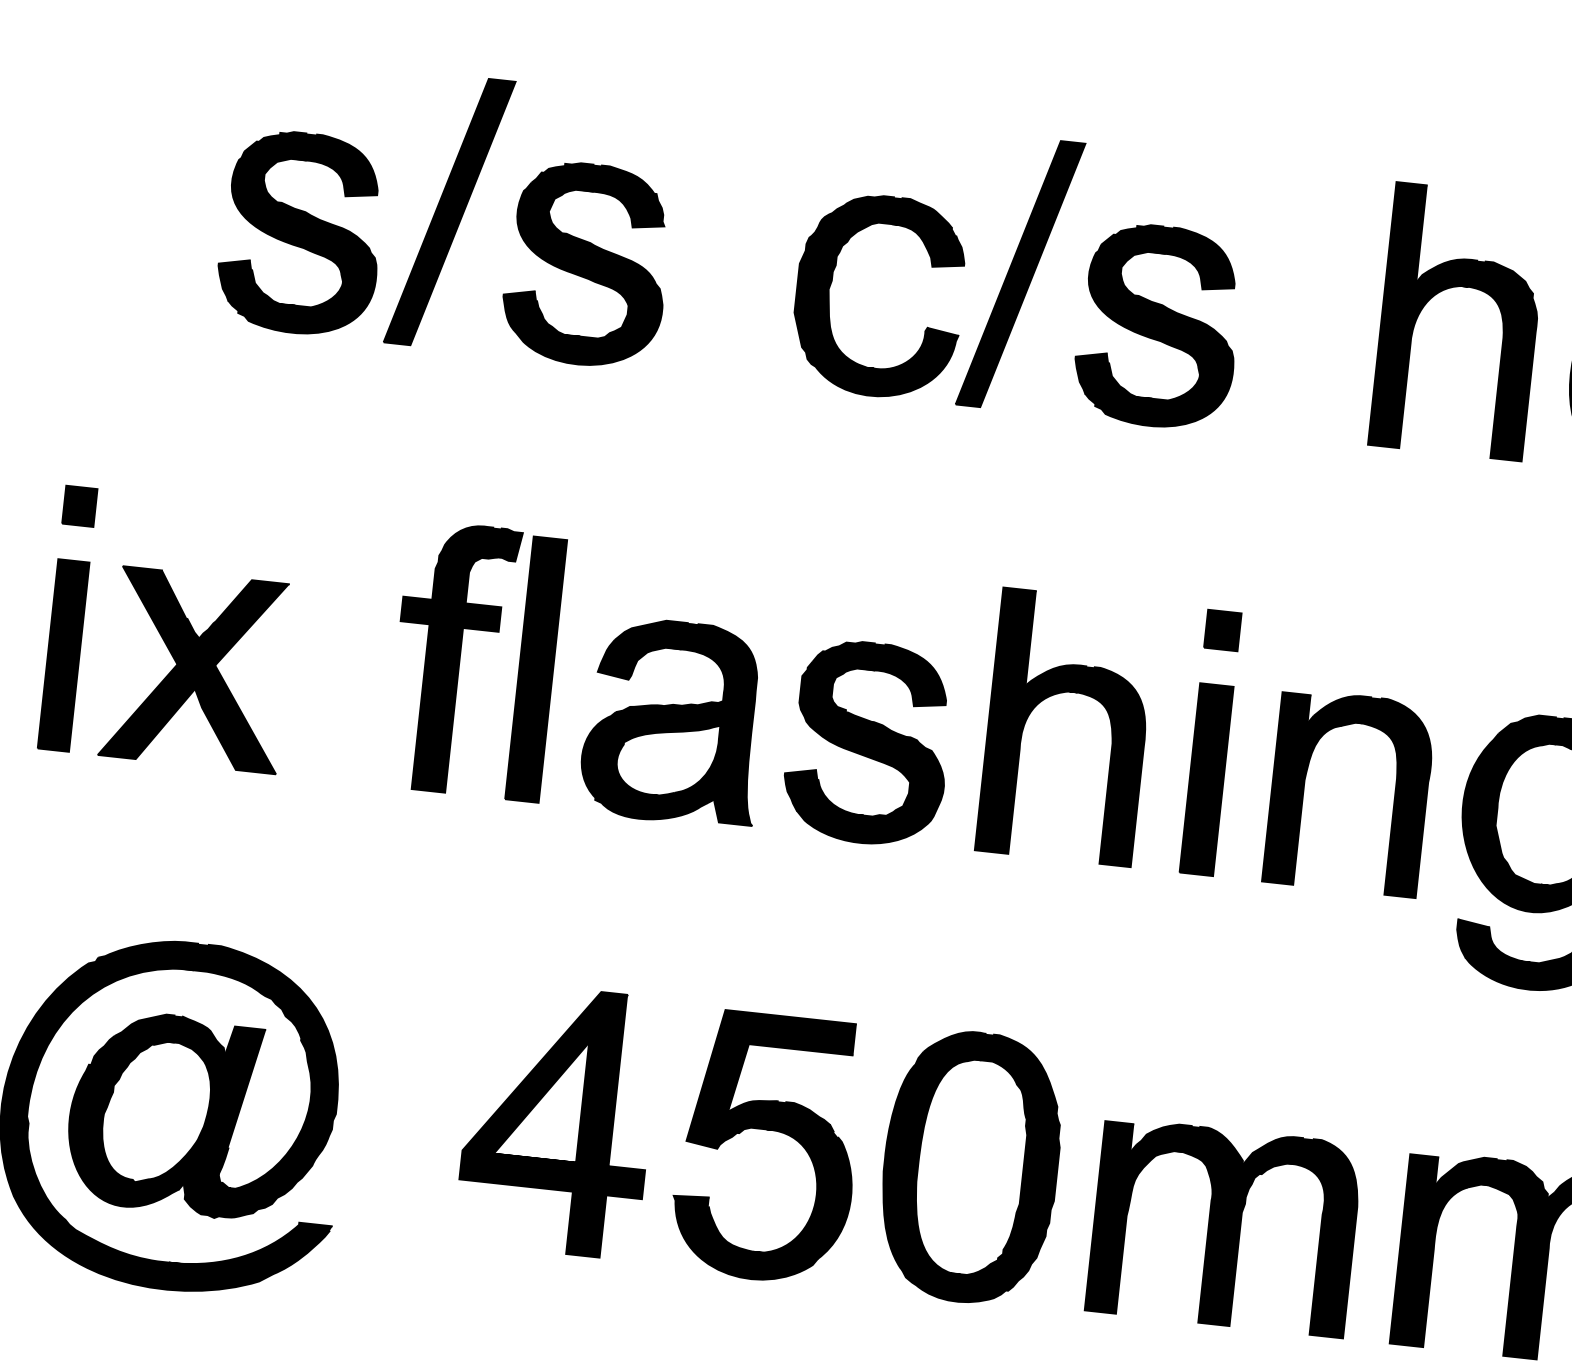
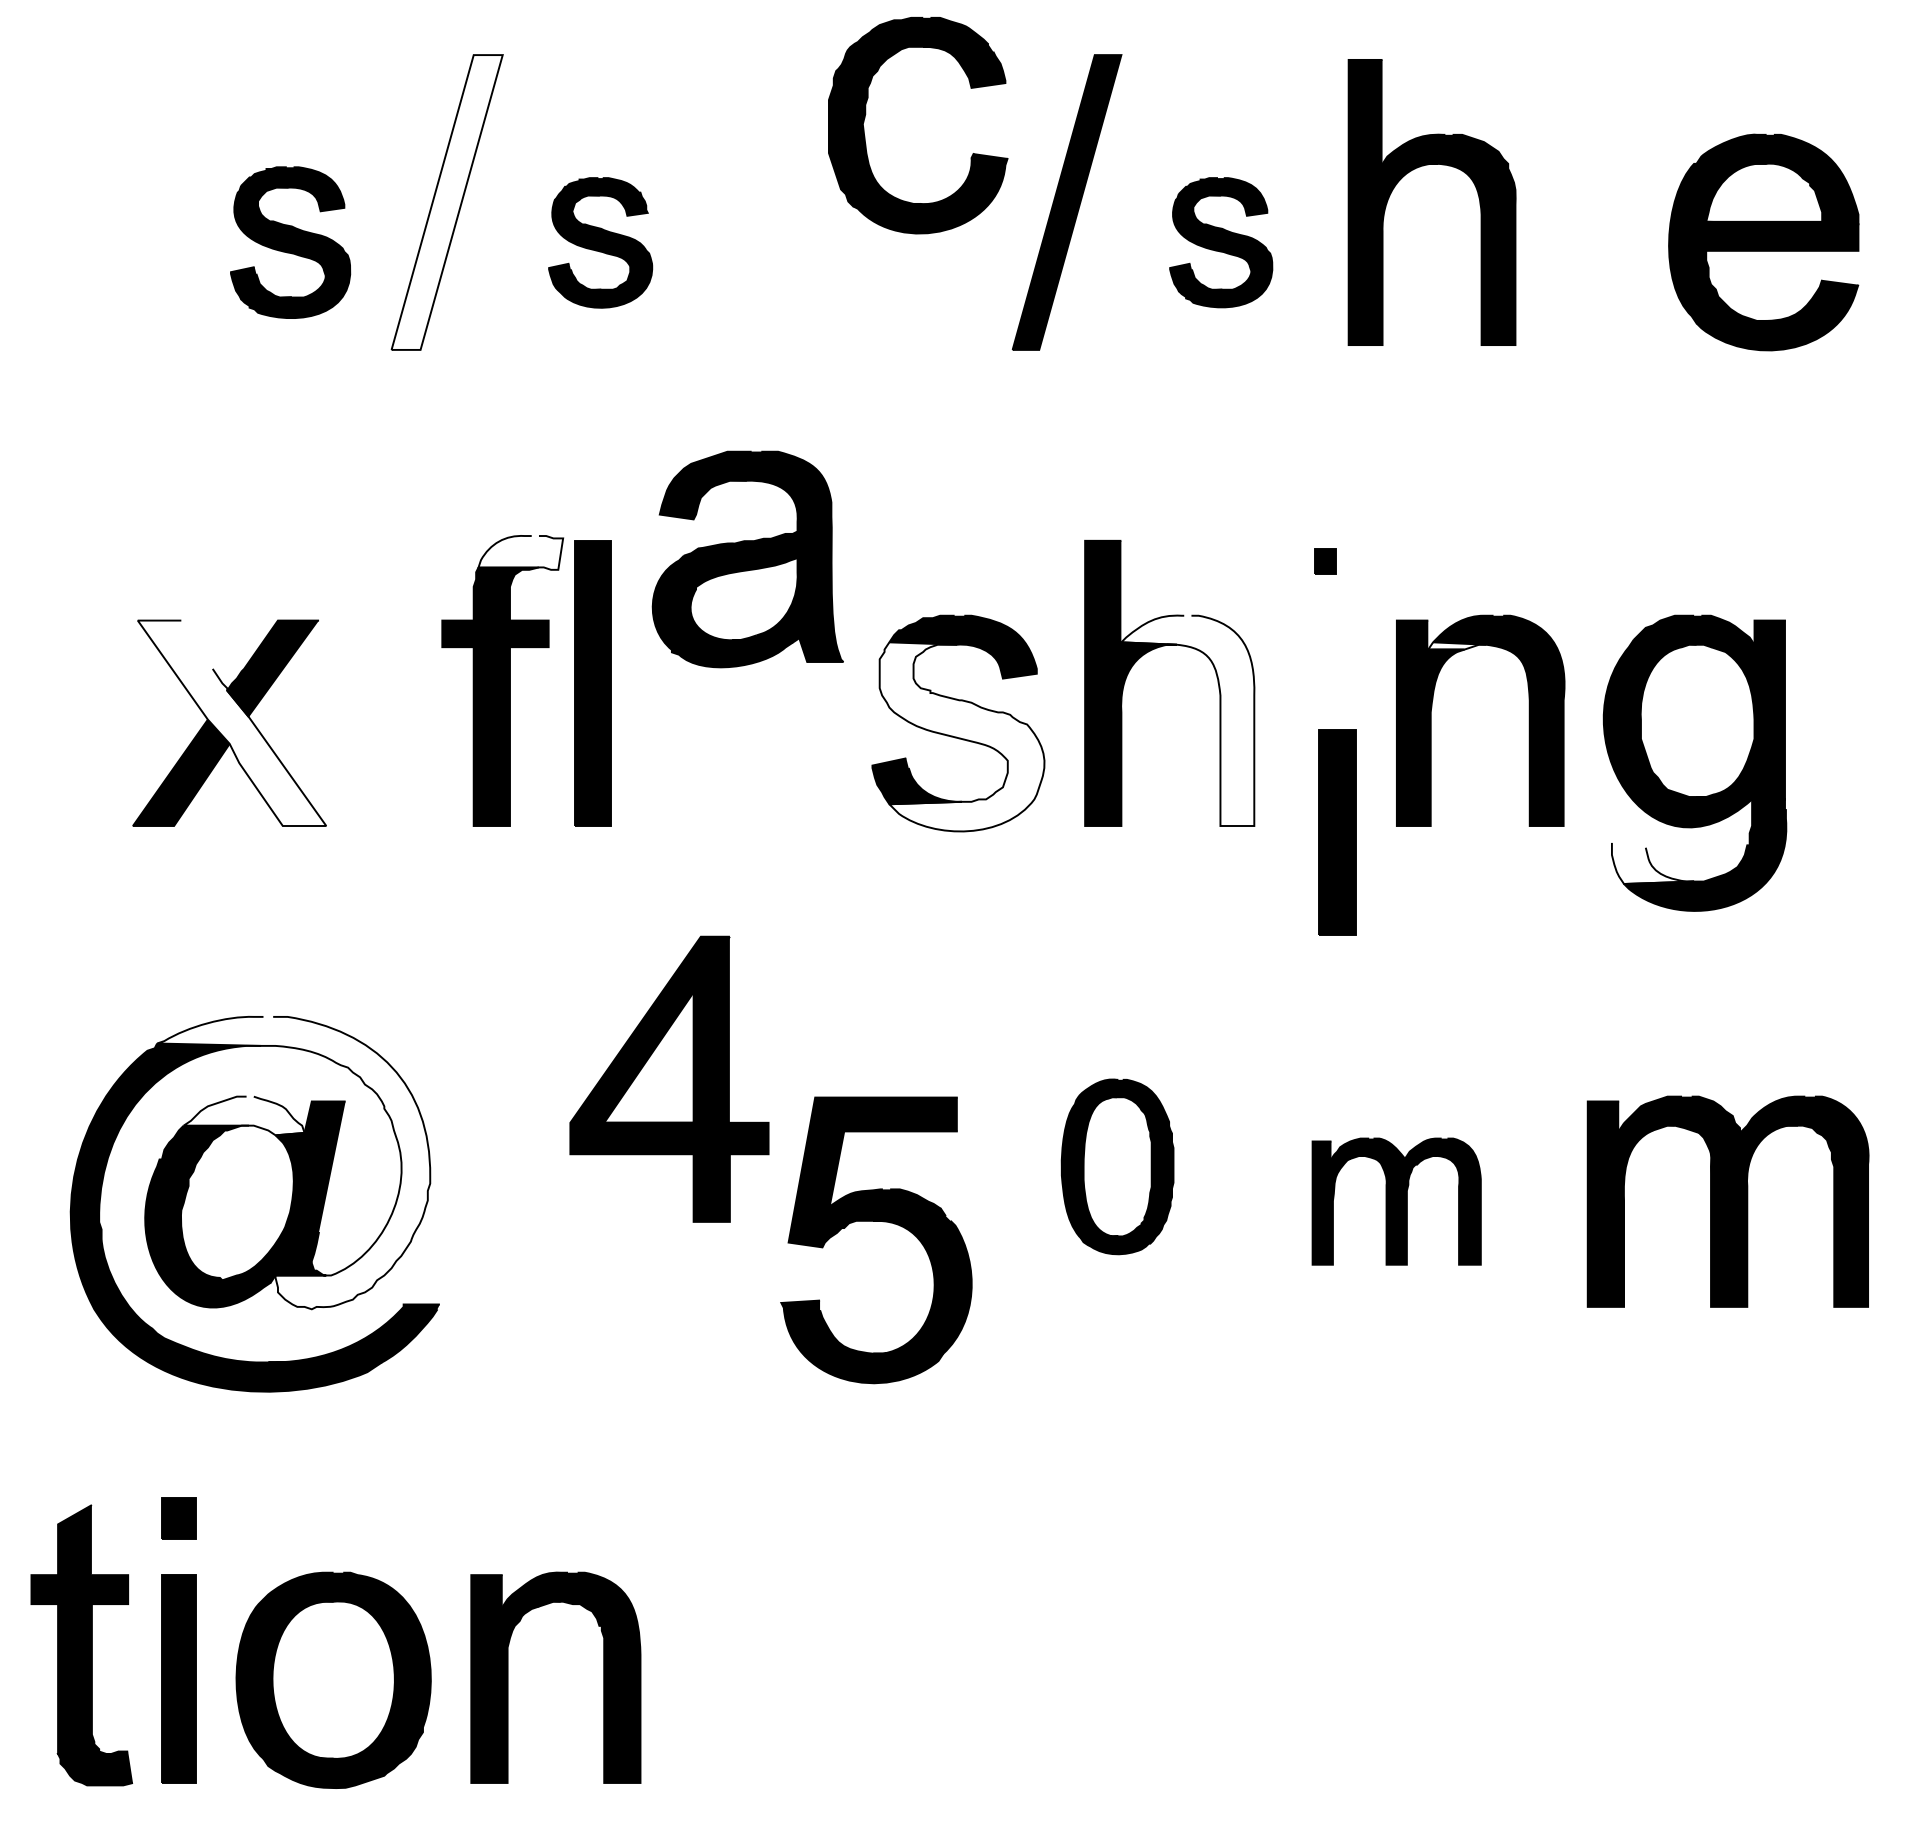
fill: (449, 212) -> (446, 202), removed
part: (301, 233) -> (290, 242), size x0.7
part: (586, 264) -> (600, 242), size x0.6
part: (832, 280) -> (866, 114), moved
part: (1447, 289) -> (1415, 169), moved
part: (1158, 326) -> (1221, 242), size x0.6
part: (79, 506) -> (84, 561), removed
fill: (482, 541) -> (520, 552), removed
part: (1222, 630) -> (1325, 561), size x0.6
part: (63, 655) -> (84, 723), removed
fill: (198, 670) -> (231, 723), removed
fill: (1335, 721) -> (1457, 645), removed
part: (674, 722) -> (747, 559), moved
fill: (869, 755) -> (961, 736), removed
fill: (1079, 763) -> (1187, 720), removed
part: (1206, 779) -> (1337, 832), moved
fill: (1493, 941) -> (1652, 863), removed
fill: (170, 1032) -> (243, 1115), removed
fill: (212, 1080) -> (293, 1162), removed
part: (558, 1119) -> (669, 1078), moved
part: (769, 1130) -> (876, 1221), moved
part: (970, 1167) -> (1117, 1166), size x0.6
part: (1224, 1227) -> (1396, 1201), size x0.6

